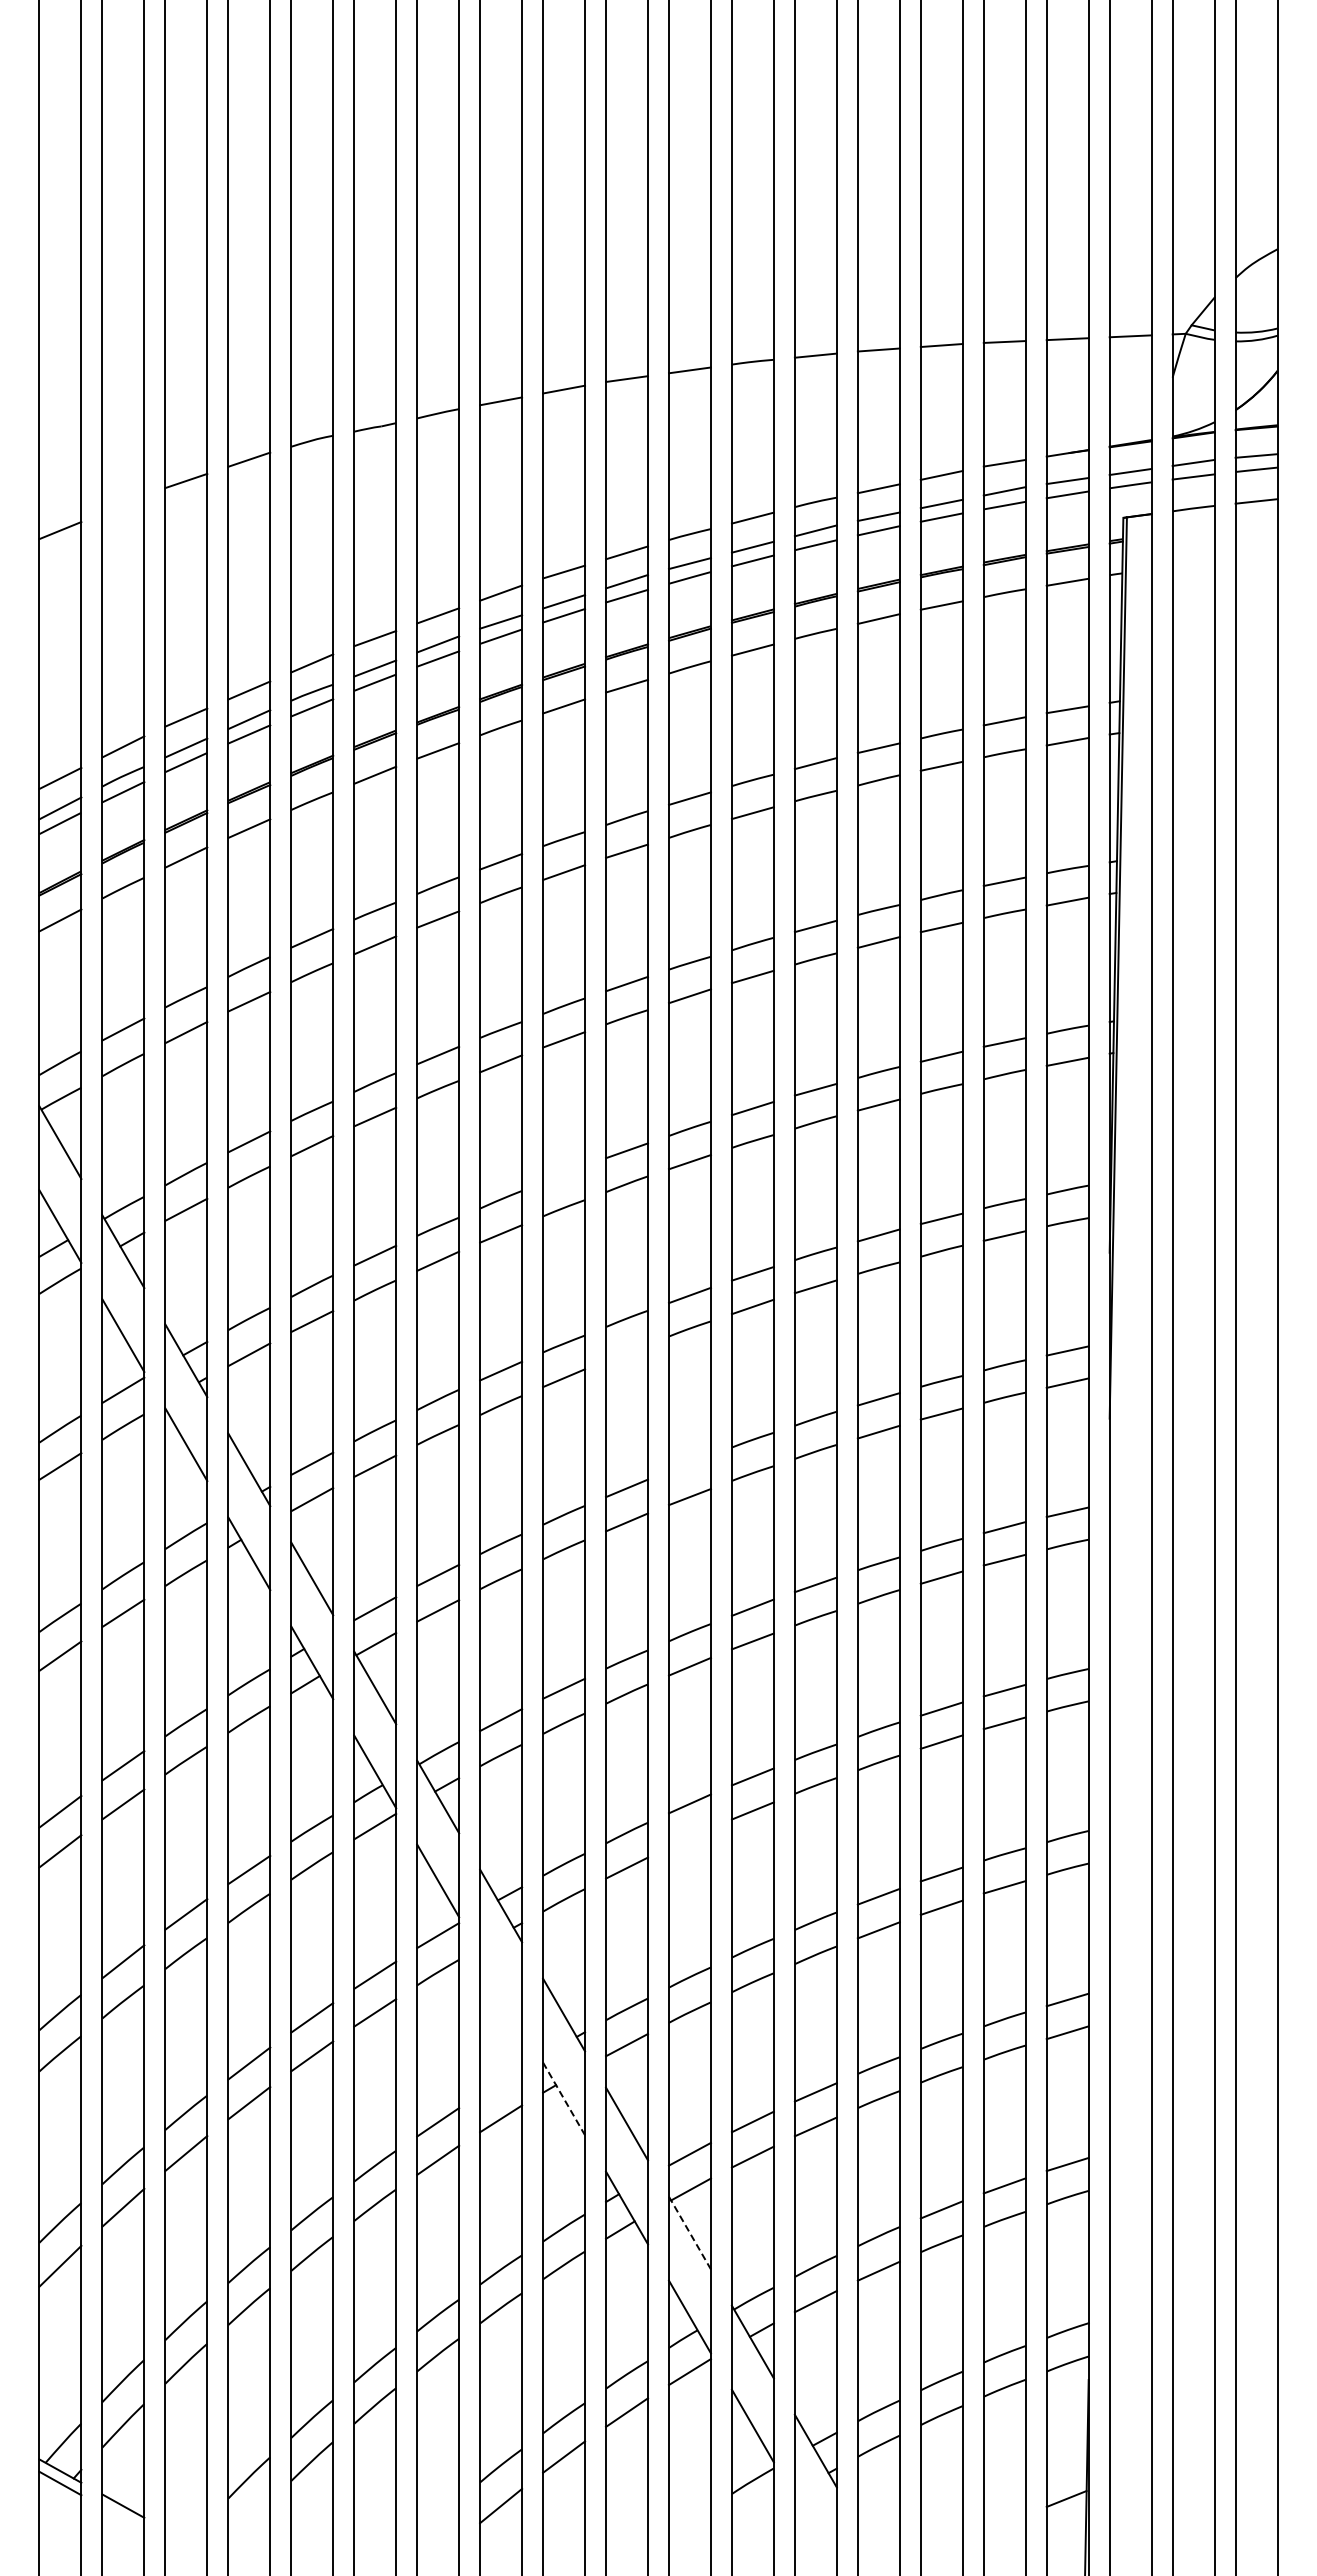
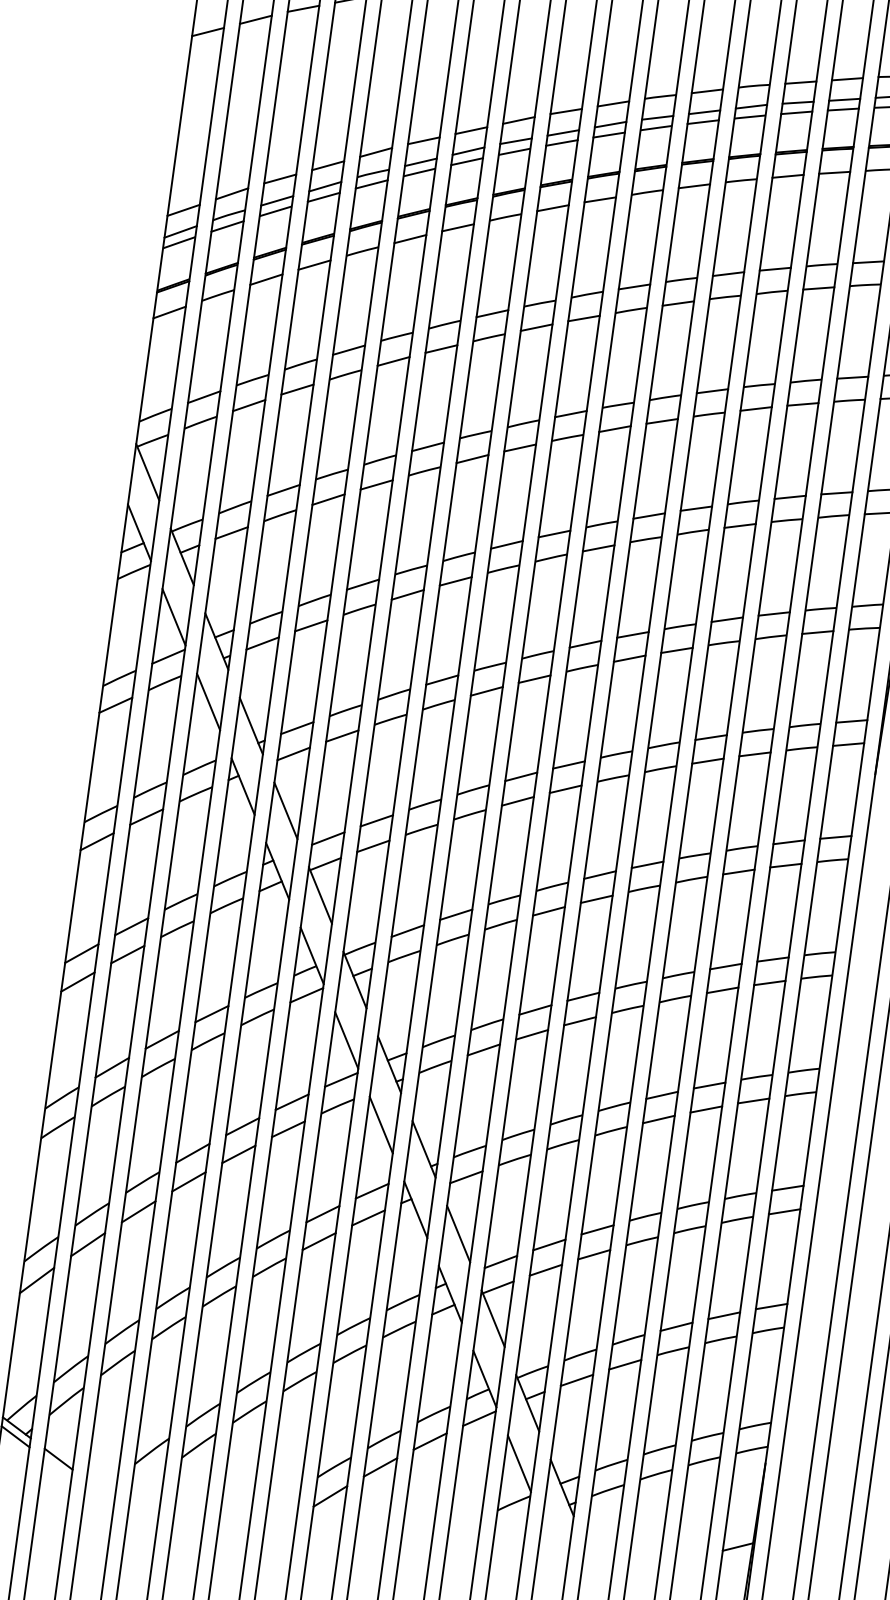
line: (123, 504) -> (256, 19), added
line: (564, 1174) -> (507, 544), added
line: (627, 1352) -> (535, 679), added
line: (689, 1463) -> (568, 765), added
line: (689, 1837) -> (531, 1034), added
line: (501, 1989) -> (381, 1124), added
line: (501, 2081) -> (372, 1191), added
line: (564, 2098) -> (416, 1209), dashed -> solid
line: (689, 2233) -> (492, 1318), dashed -> solid

